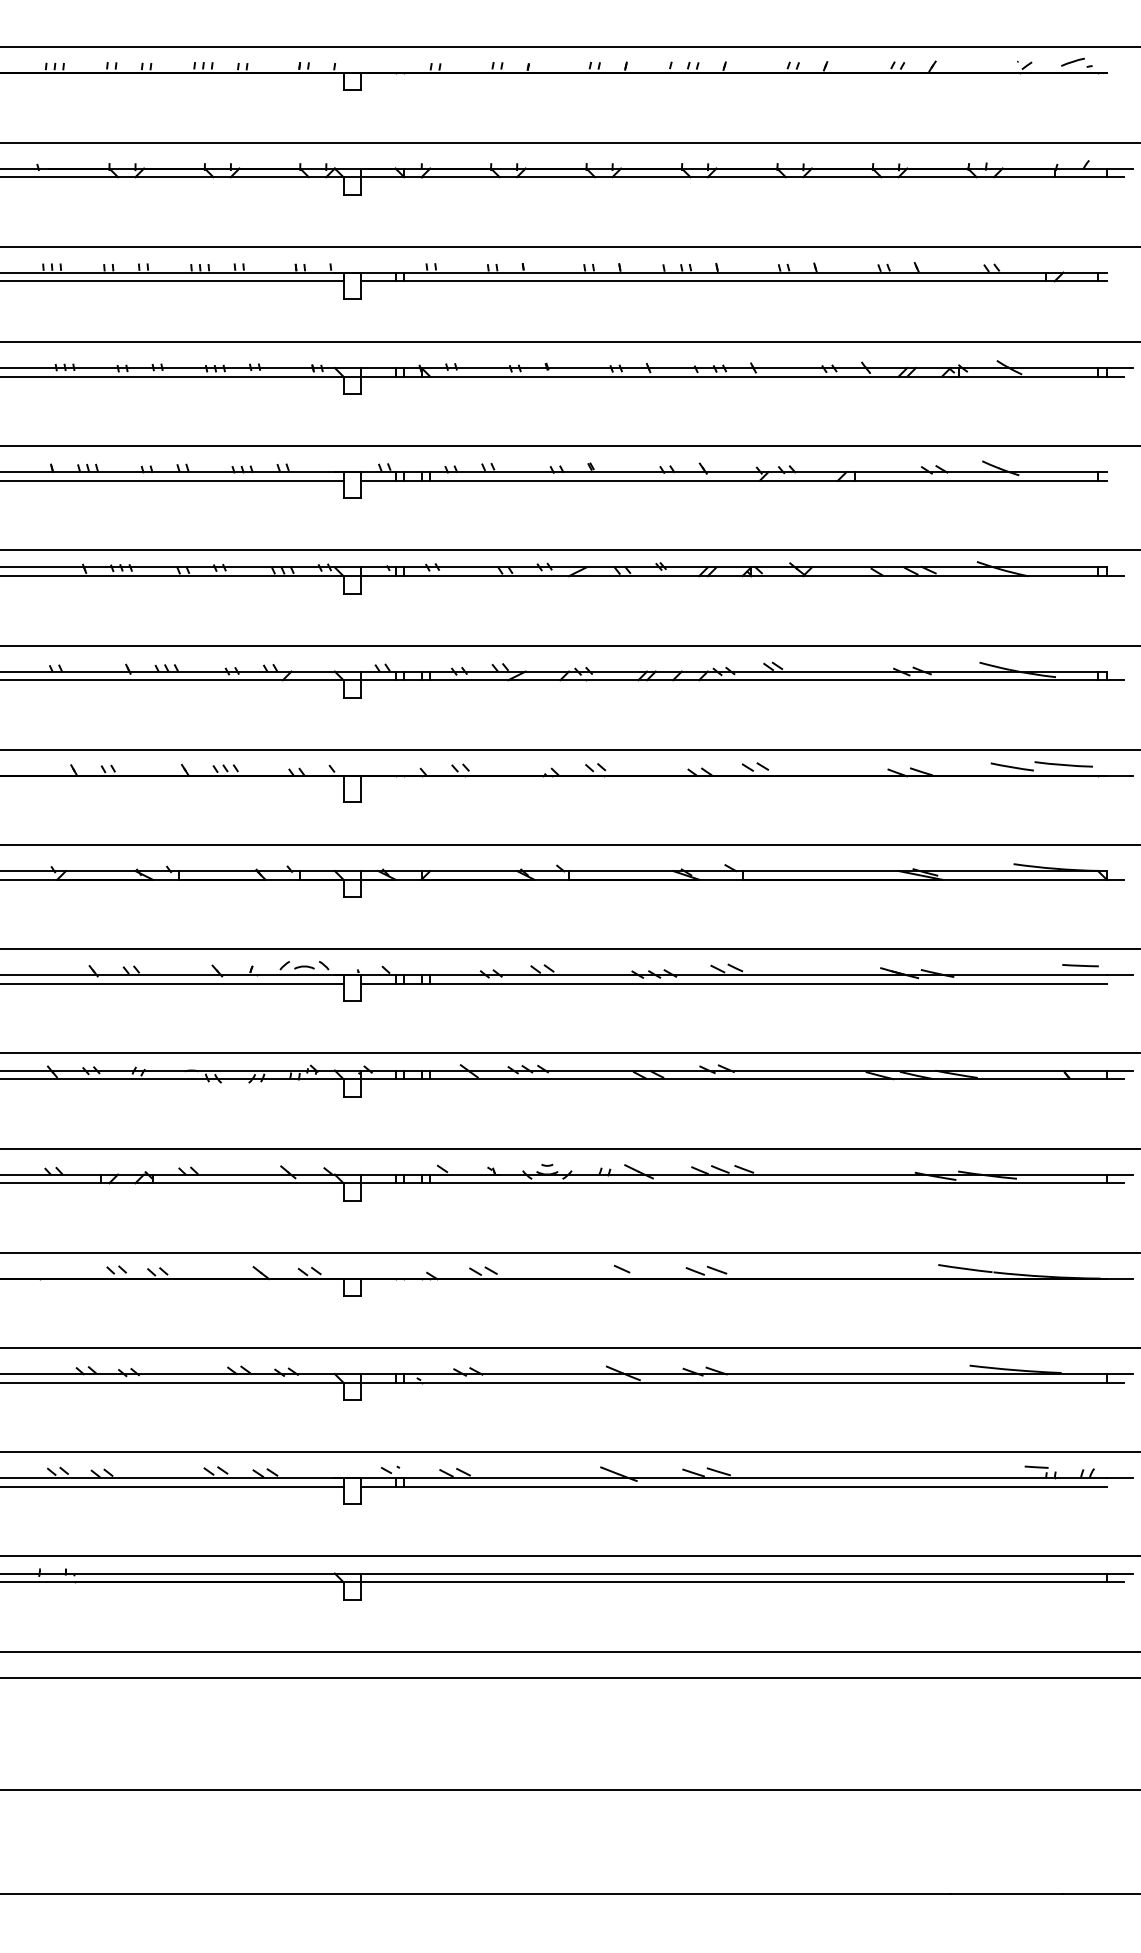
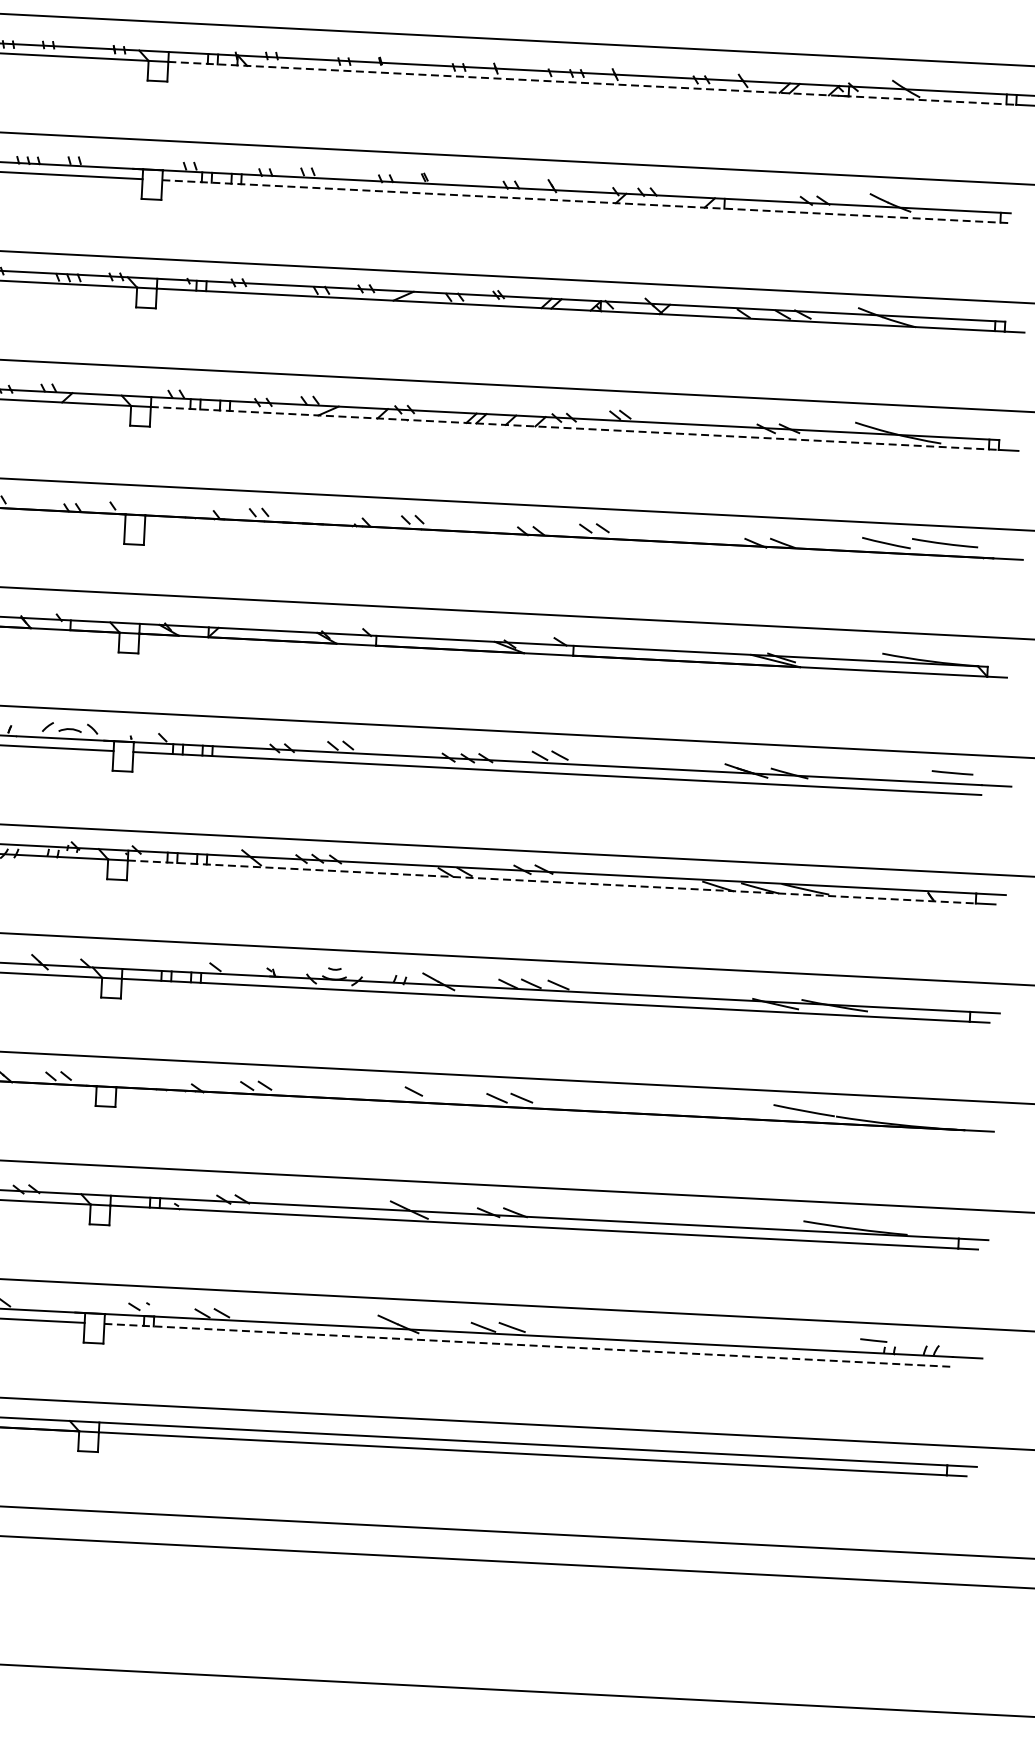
line: (733, 376) -> (591, 83), solid -> dashed
line: (733, 480) -> (585, 201), solid -> dashed
line: (733, 680) -> (574, 428), solid -> dashed
line: (733, 1079) -> (551, 882), solid -> dashed
line: (733, 1486) -> (528, 1345), solid -> dashed

